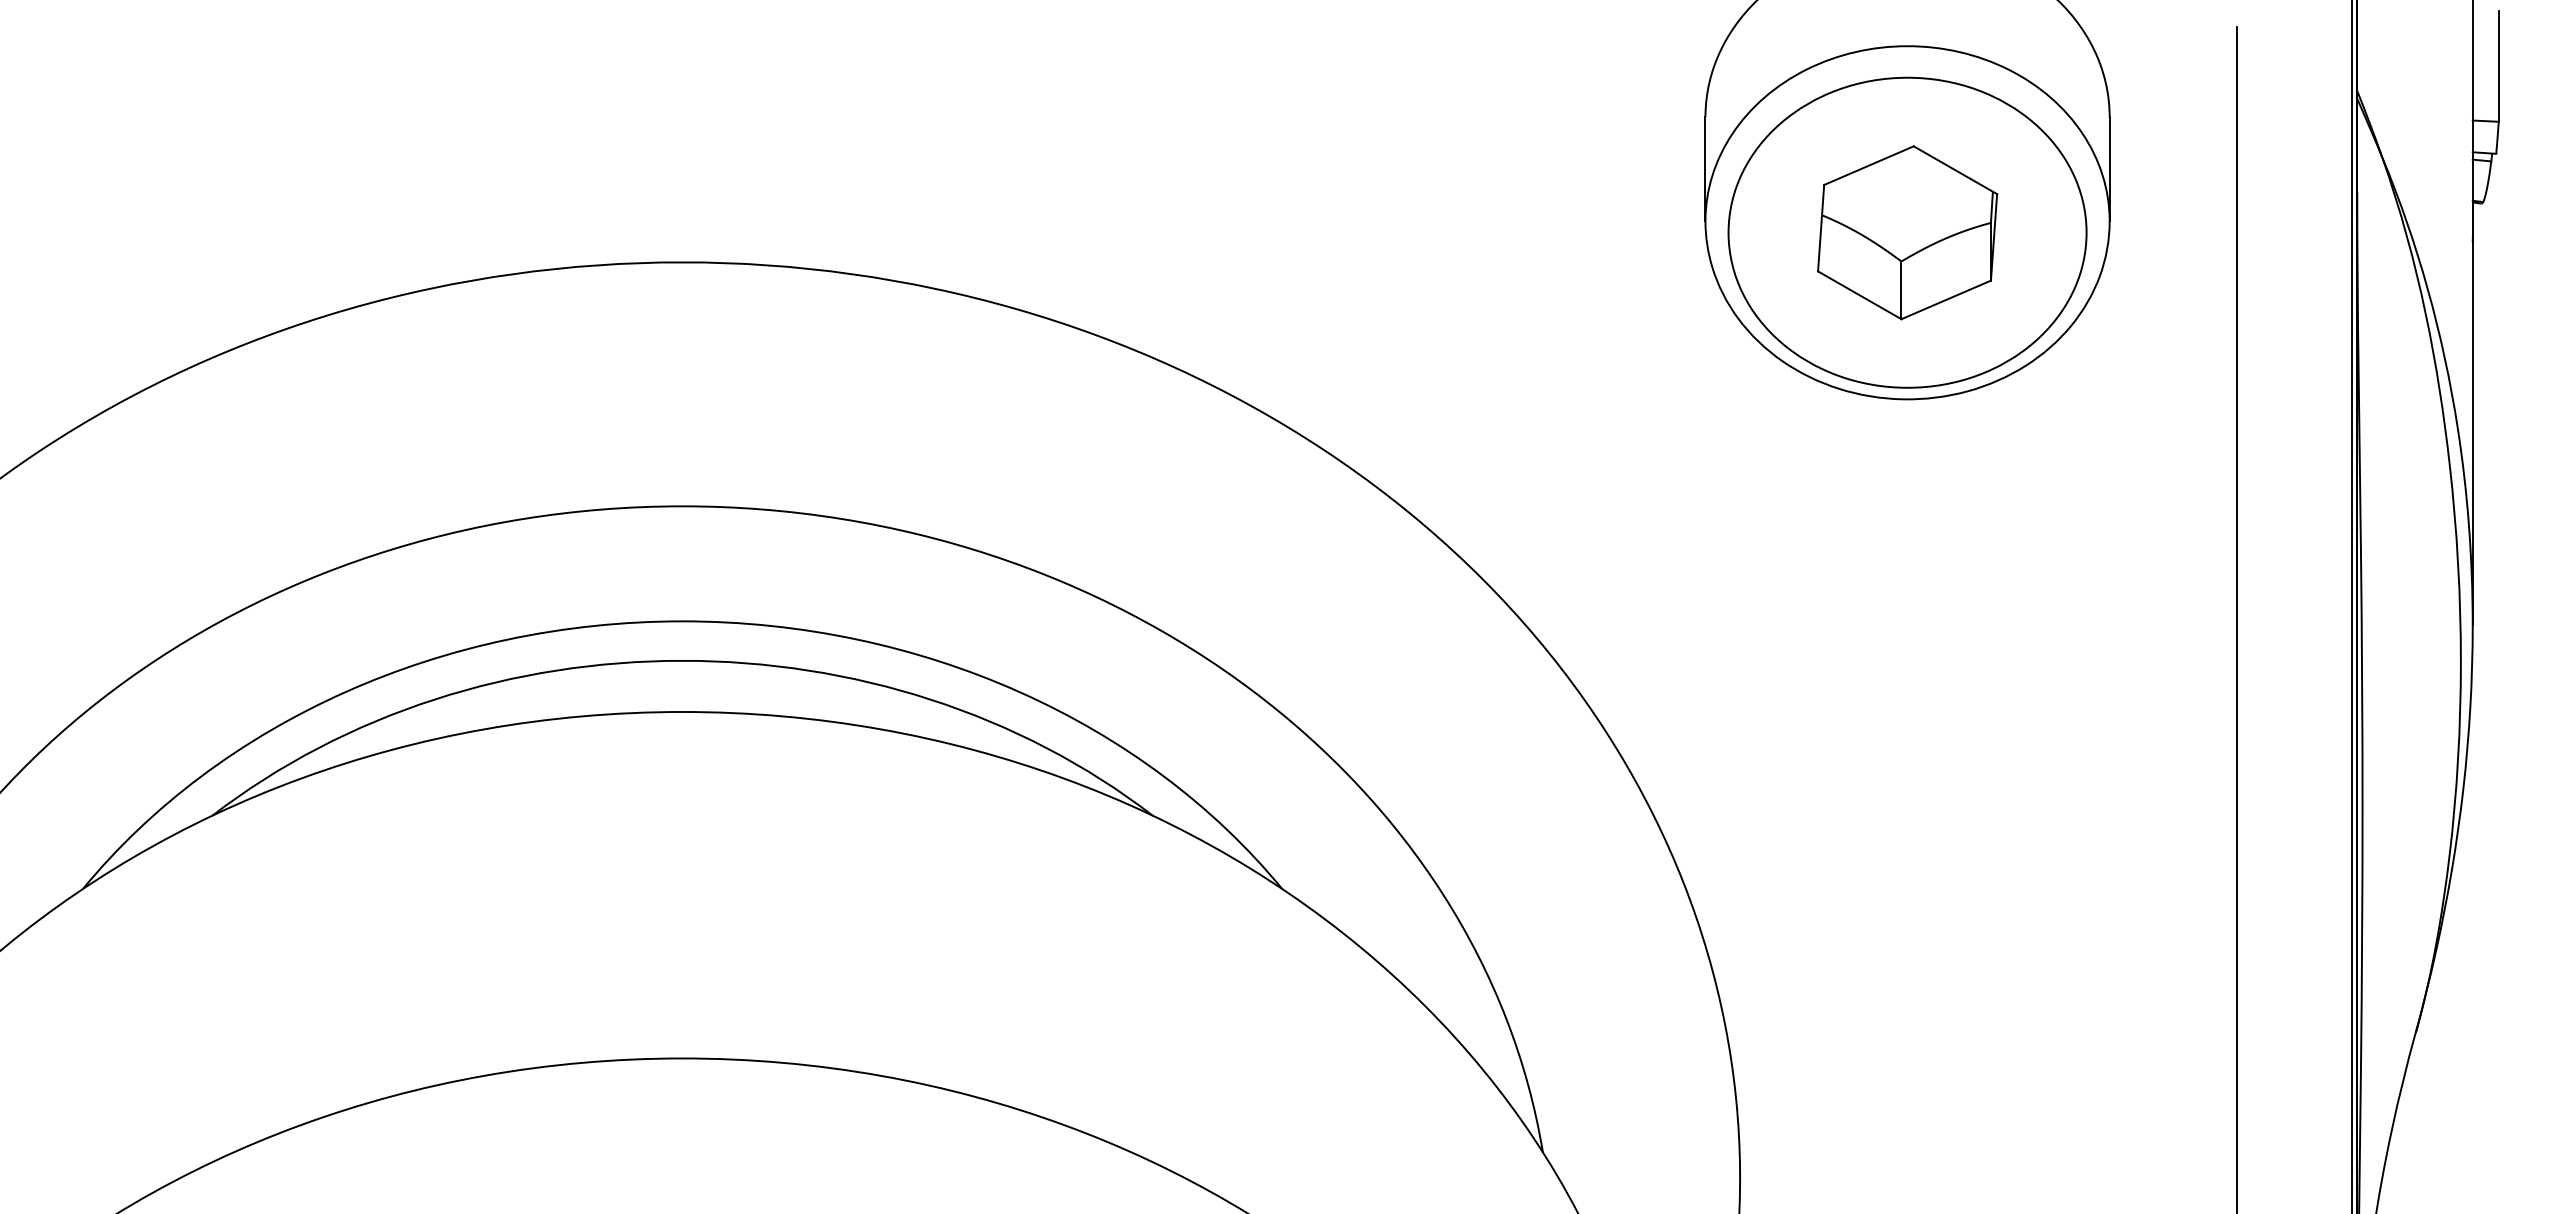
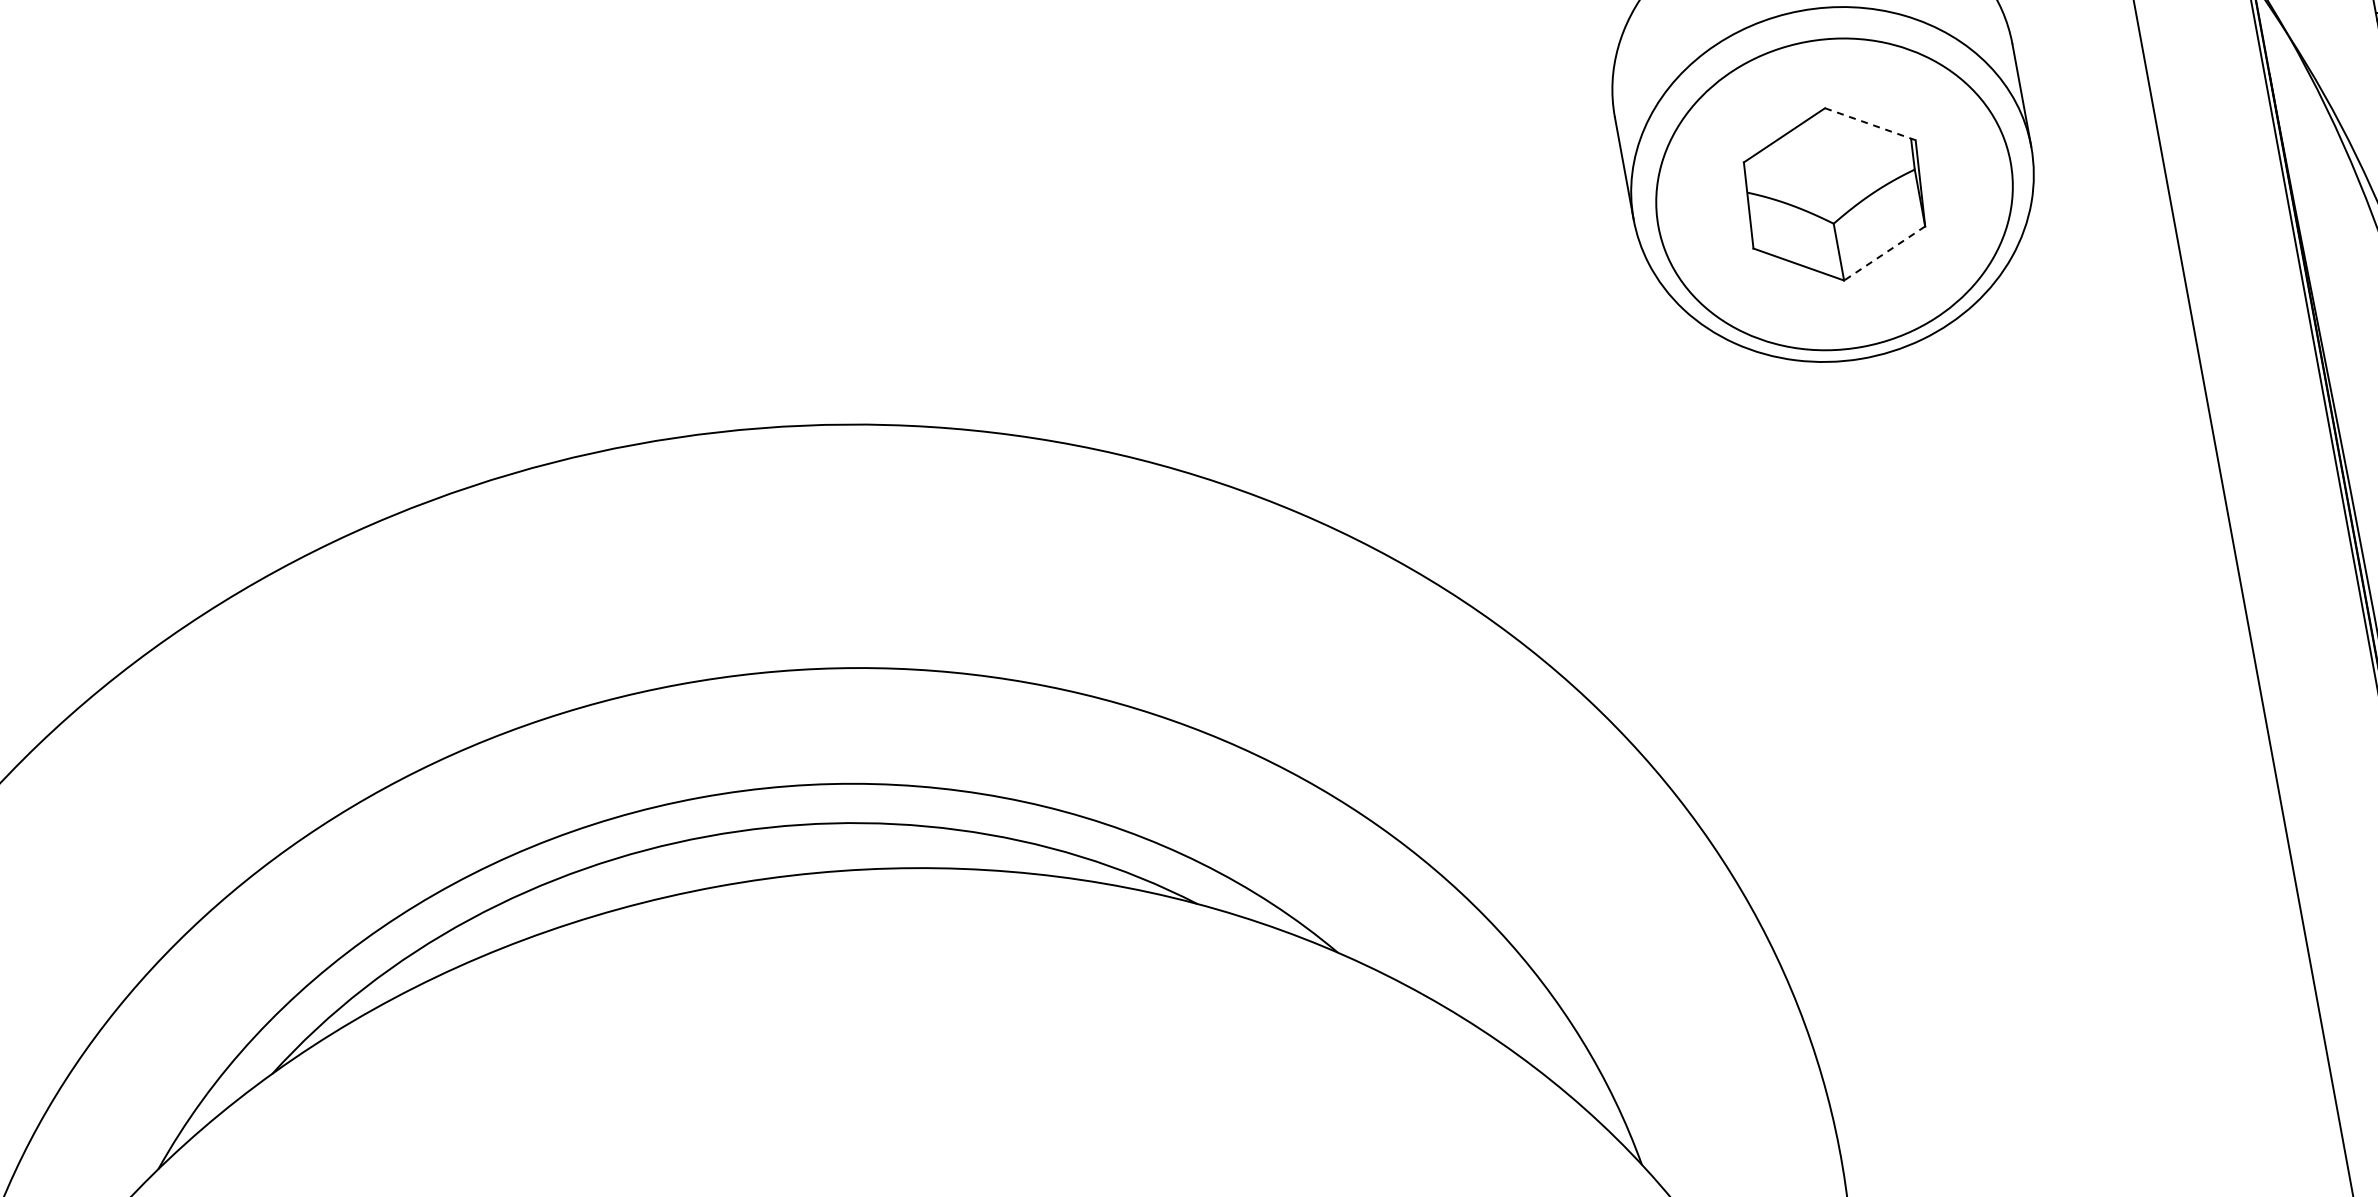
line: (1955, 170) -> (1870, 124), solid -> dashed
line: (1946, 299) -> (1884, 252), solid -> dashed

